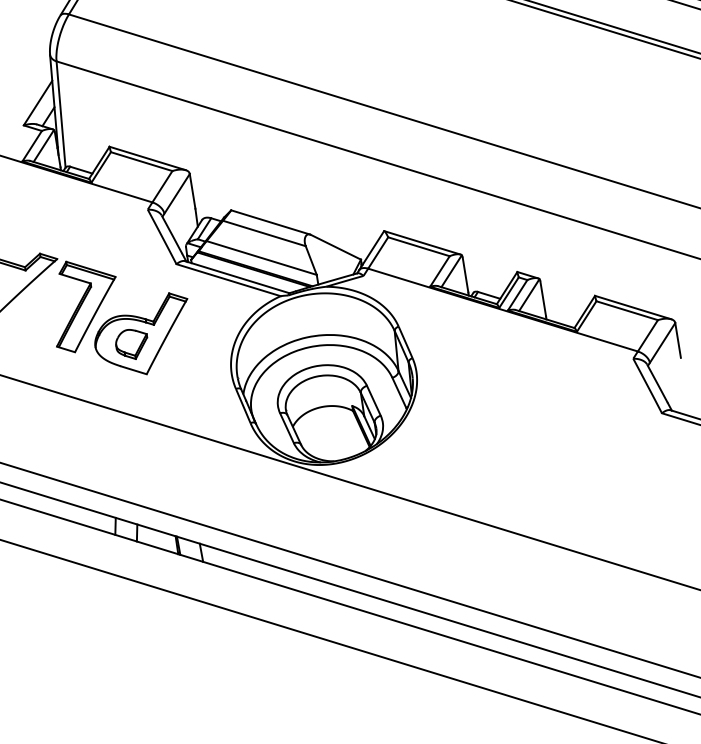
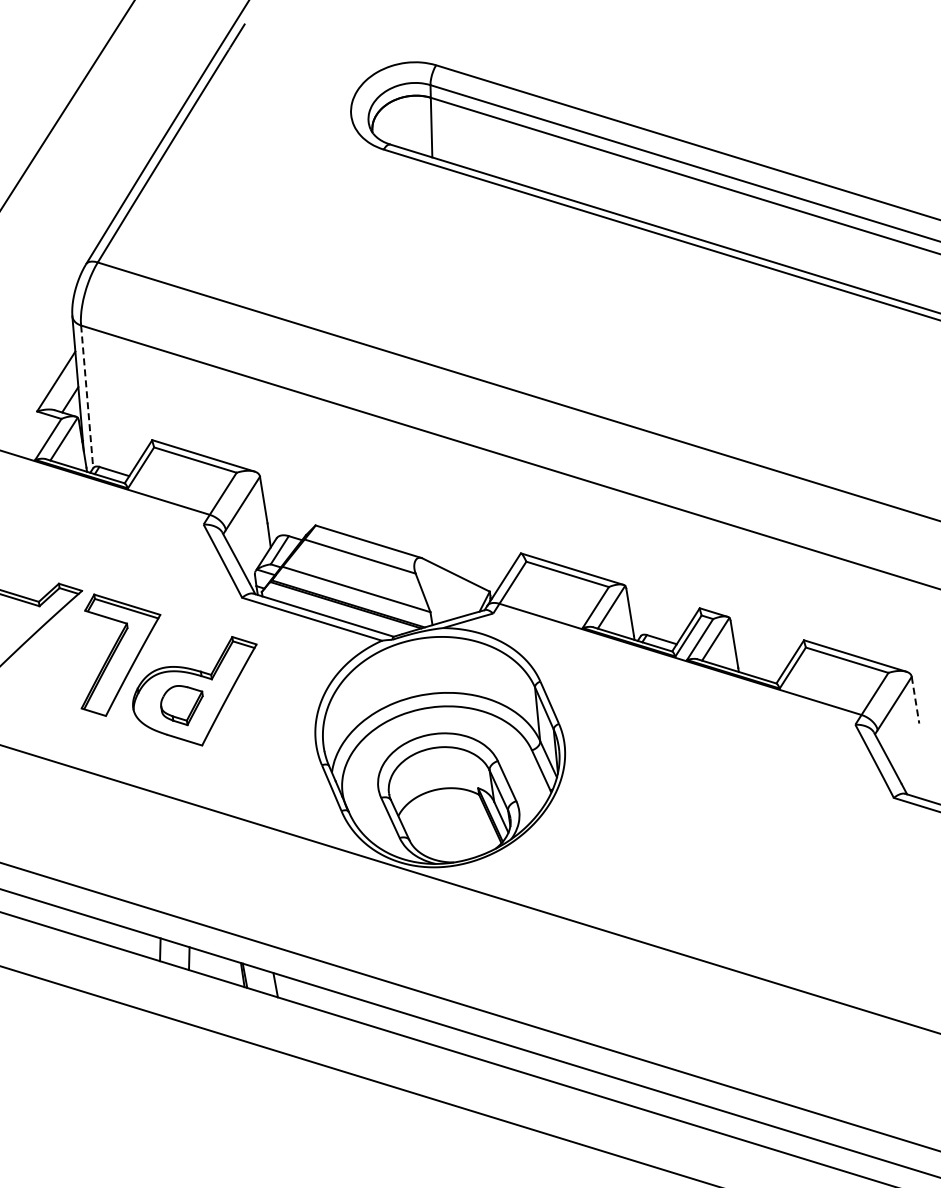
line: (61, 114) -> (87, 396), solid -> dashed
line: (678, 340) -> (915, 700), solid -> dashed

